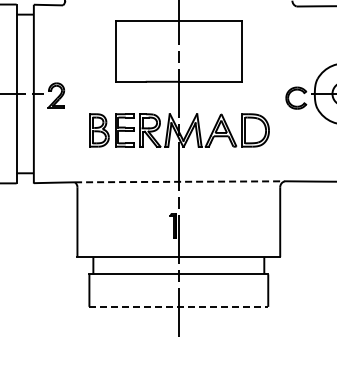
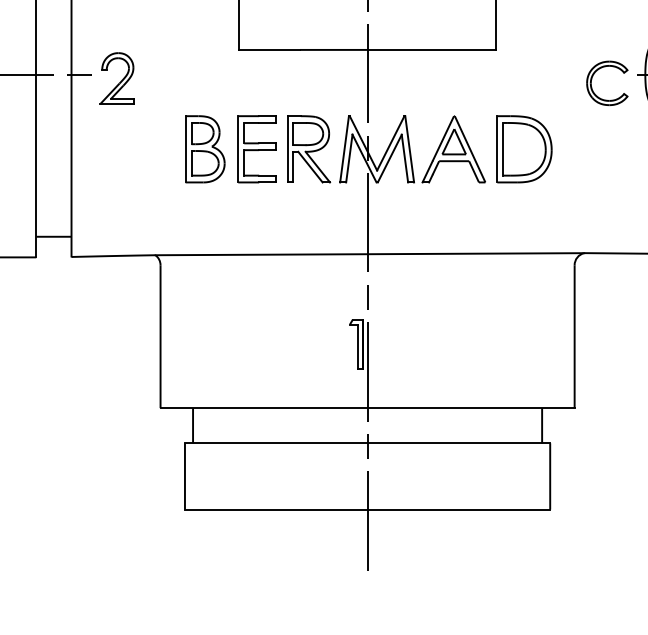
line: (179, 181) -> (368, 253), dashed -> solid
line: (179, 306) -> (368, 508), dashed -> solid

